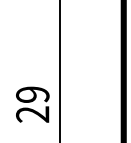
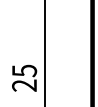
text: (32, 94) -> (24, 70), 29 -> 25

